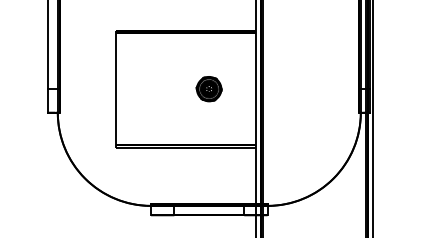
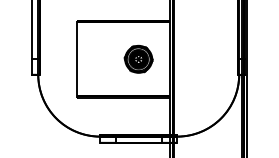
part: (208, 88) -> (138, 58), size x1.67

